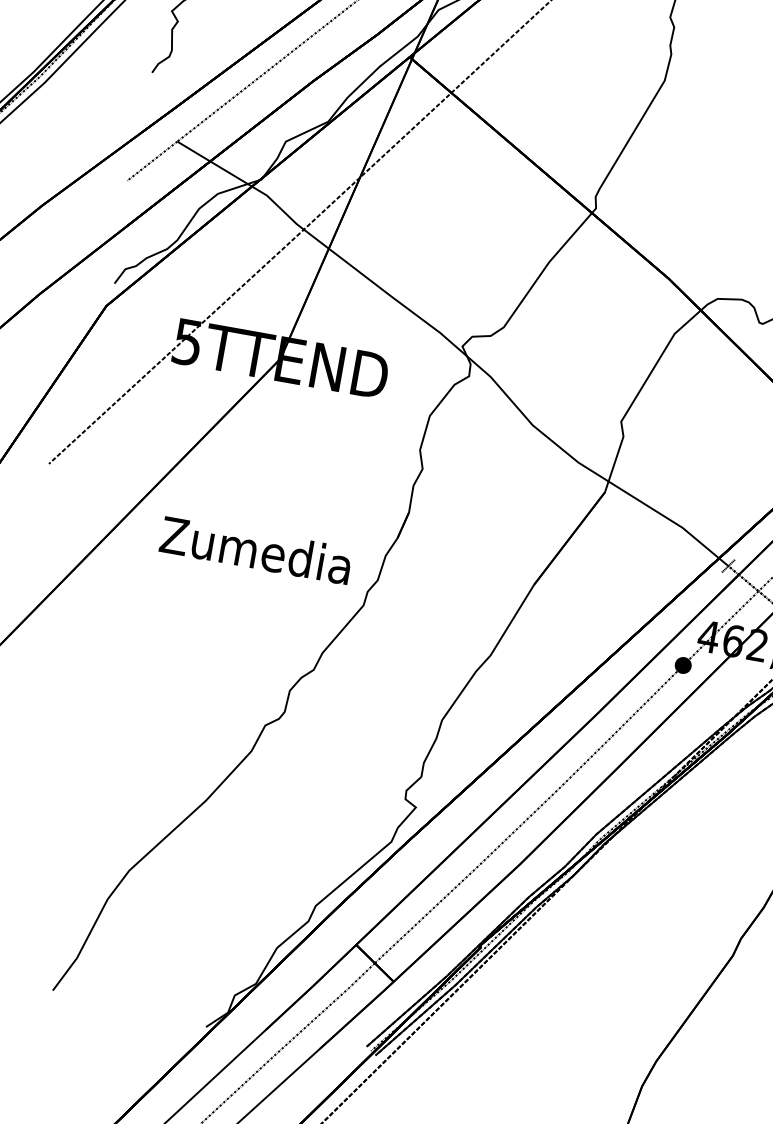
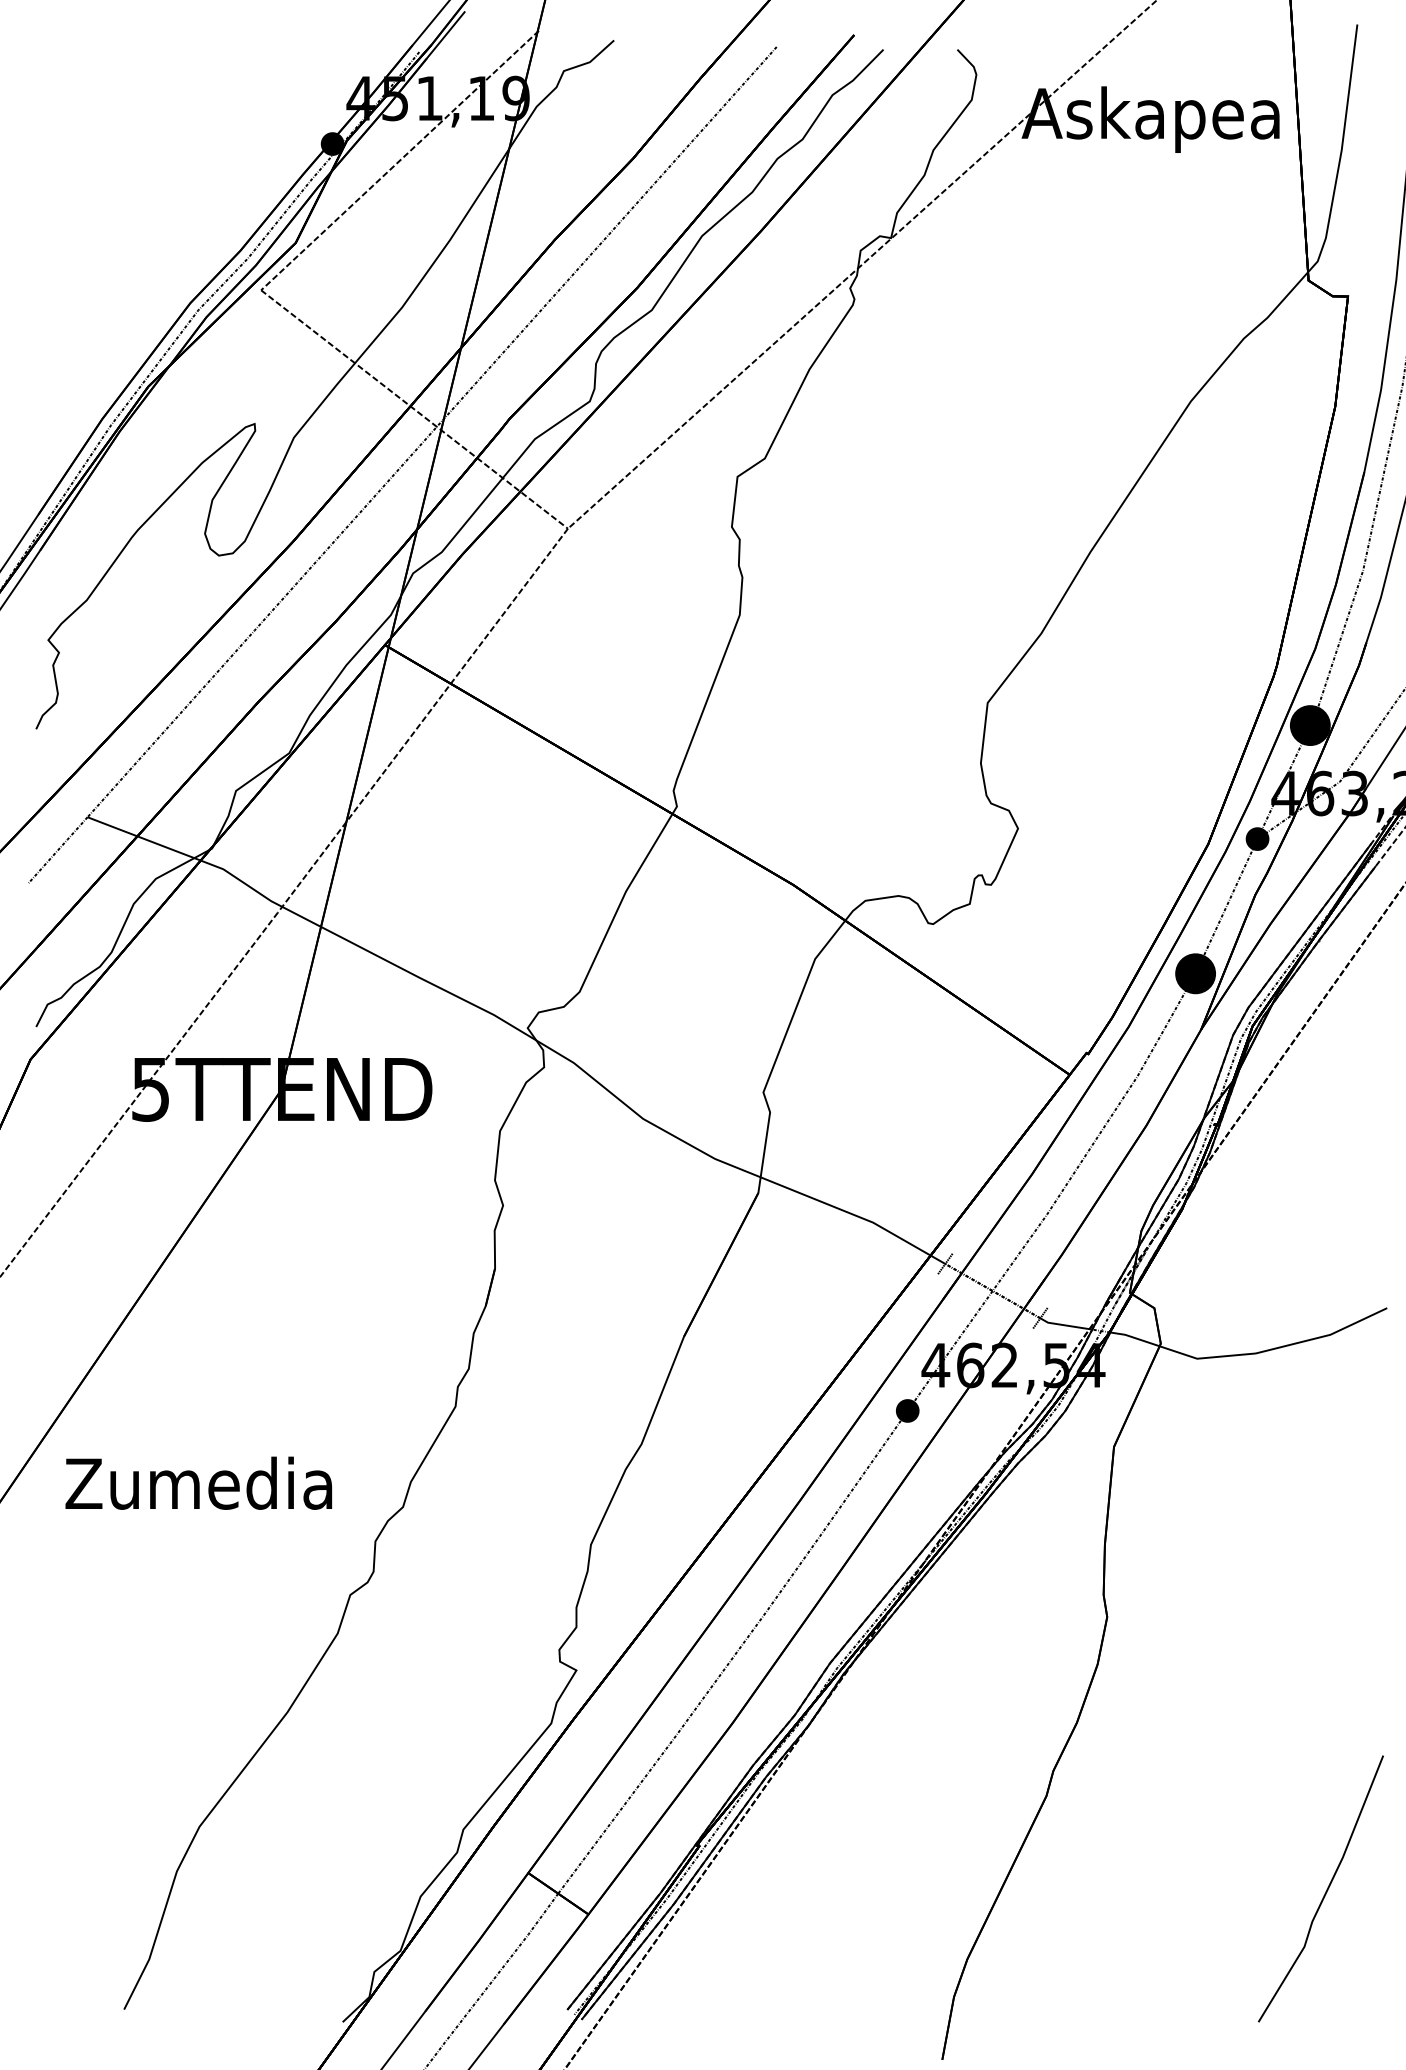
text: (255, 549) -> (198, 1482), moved

